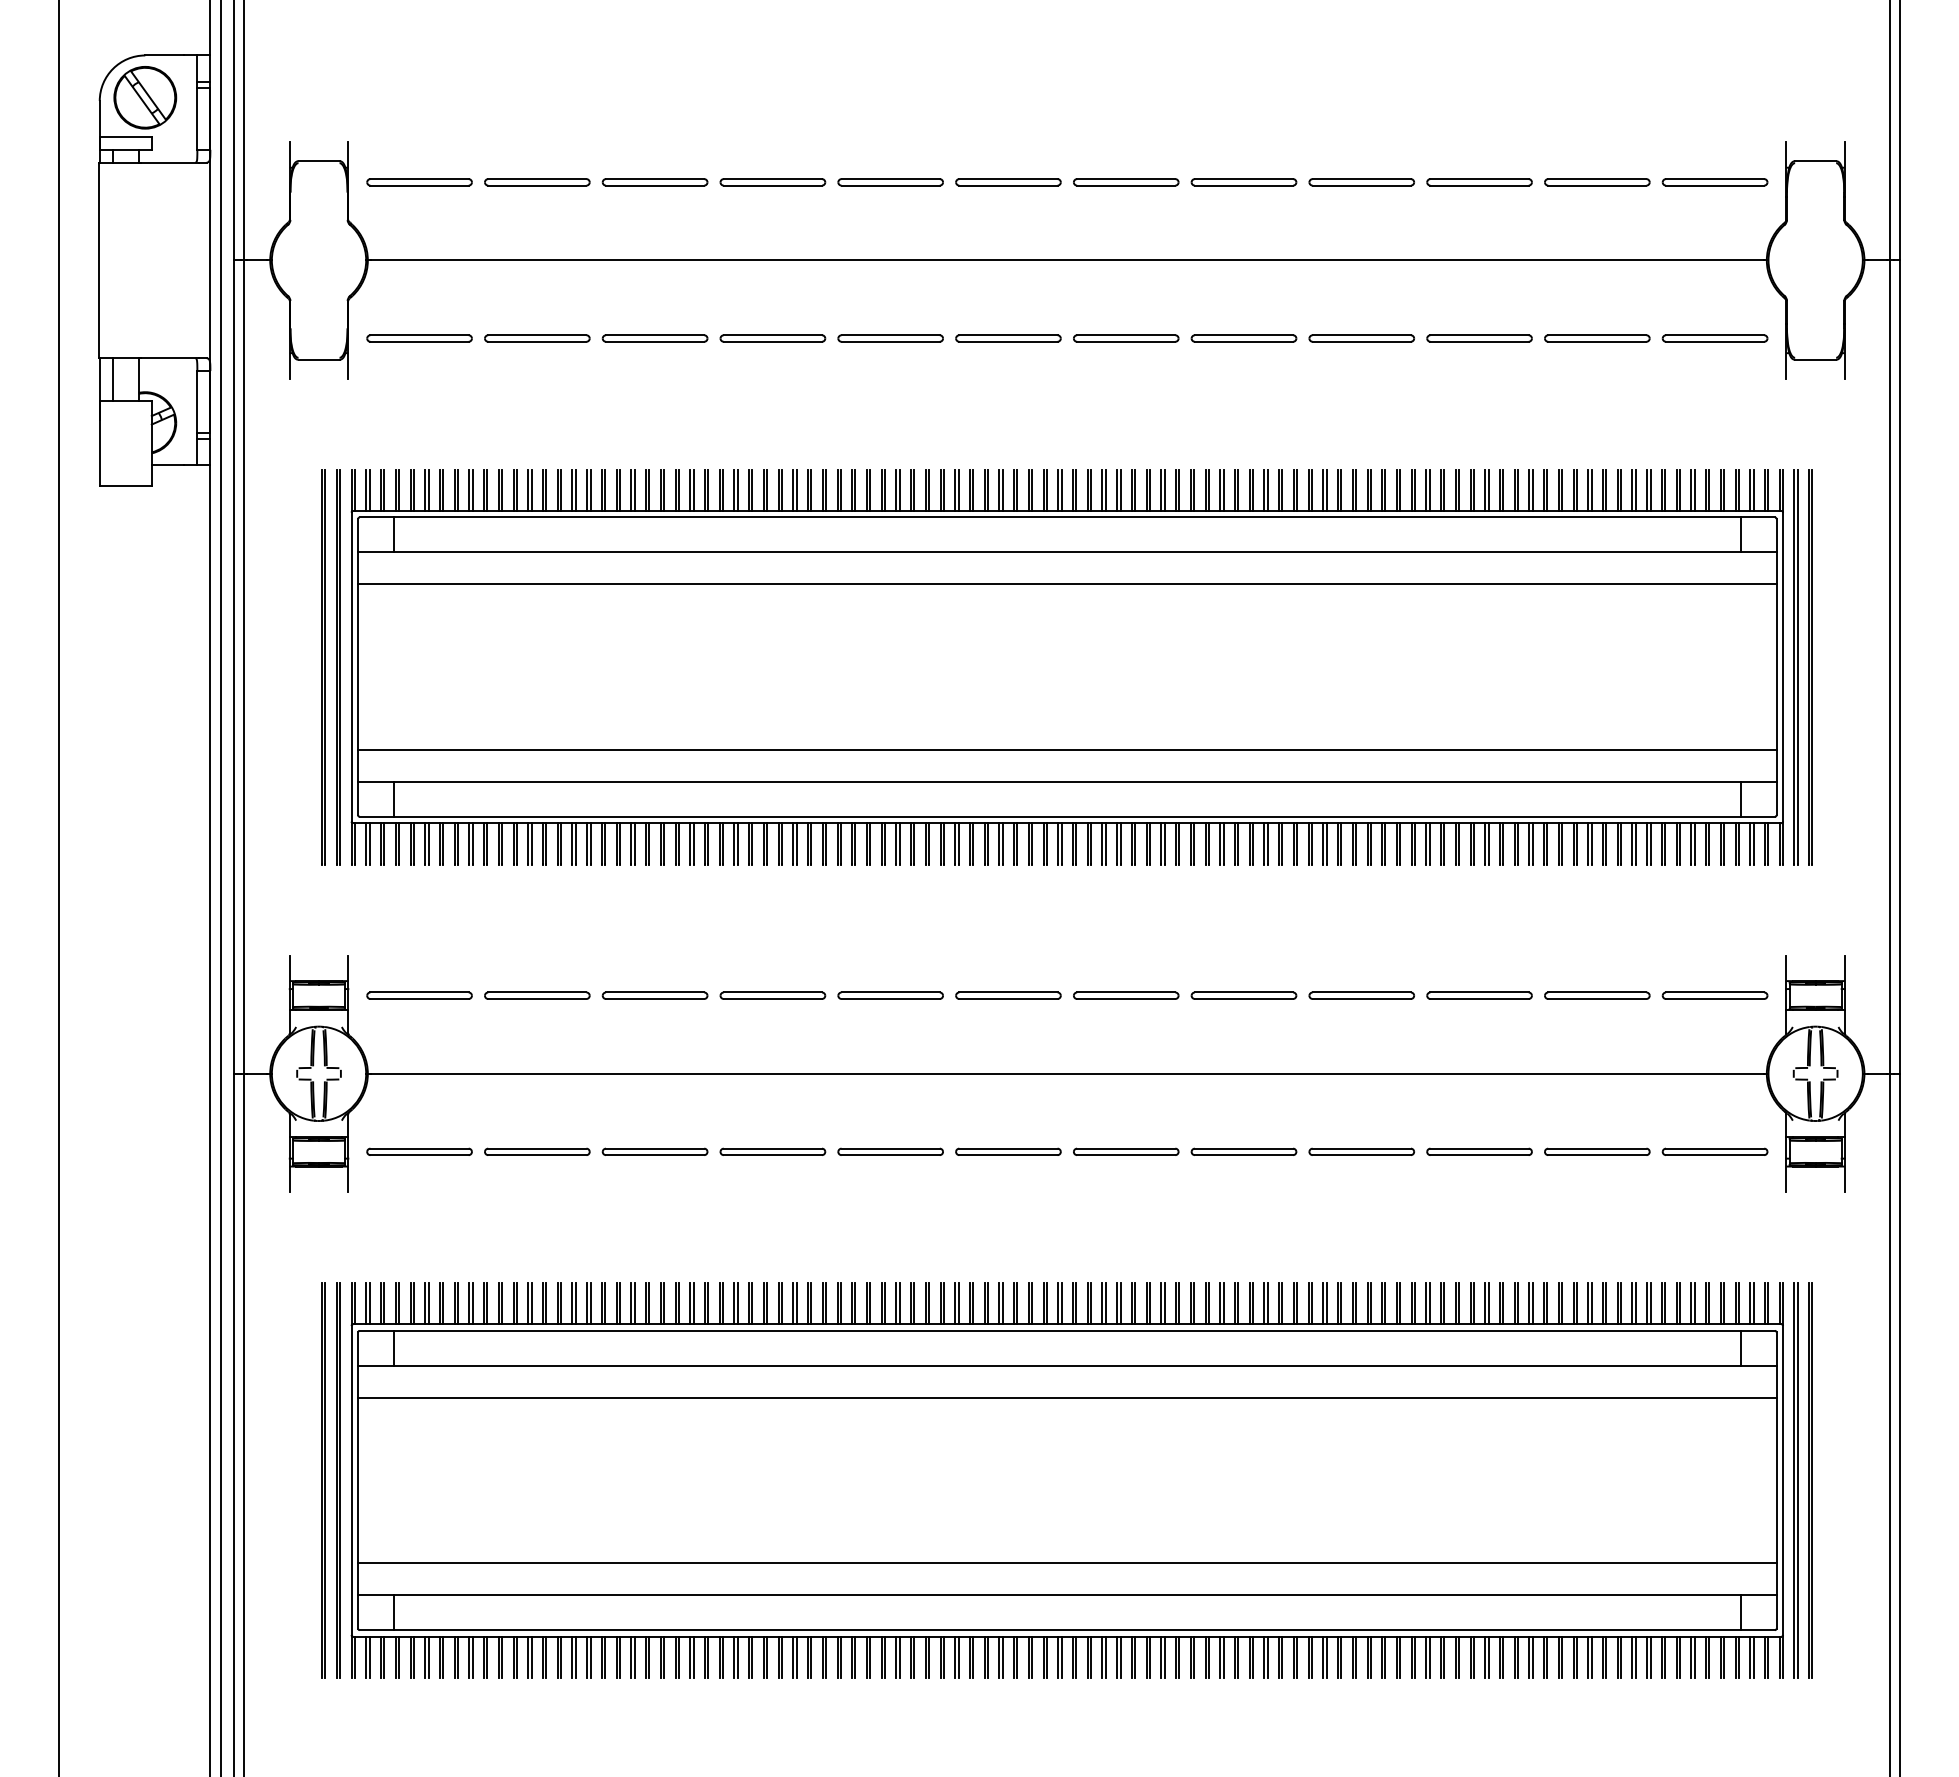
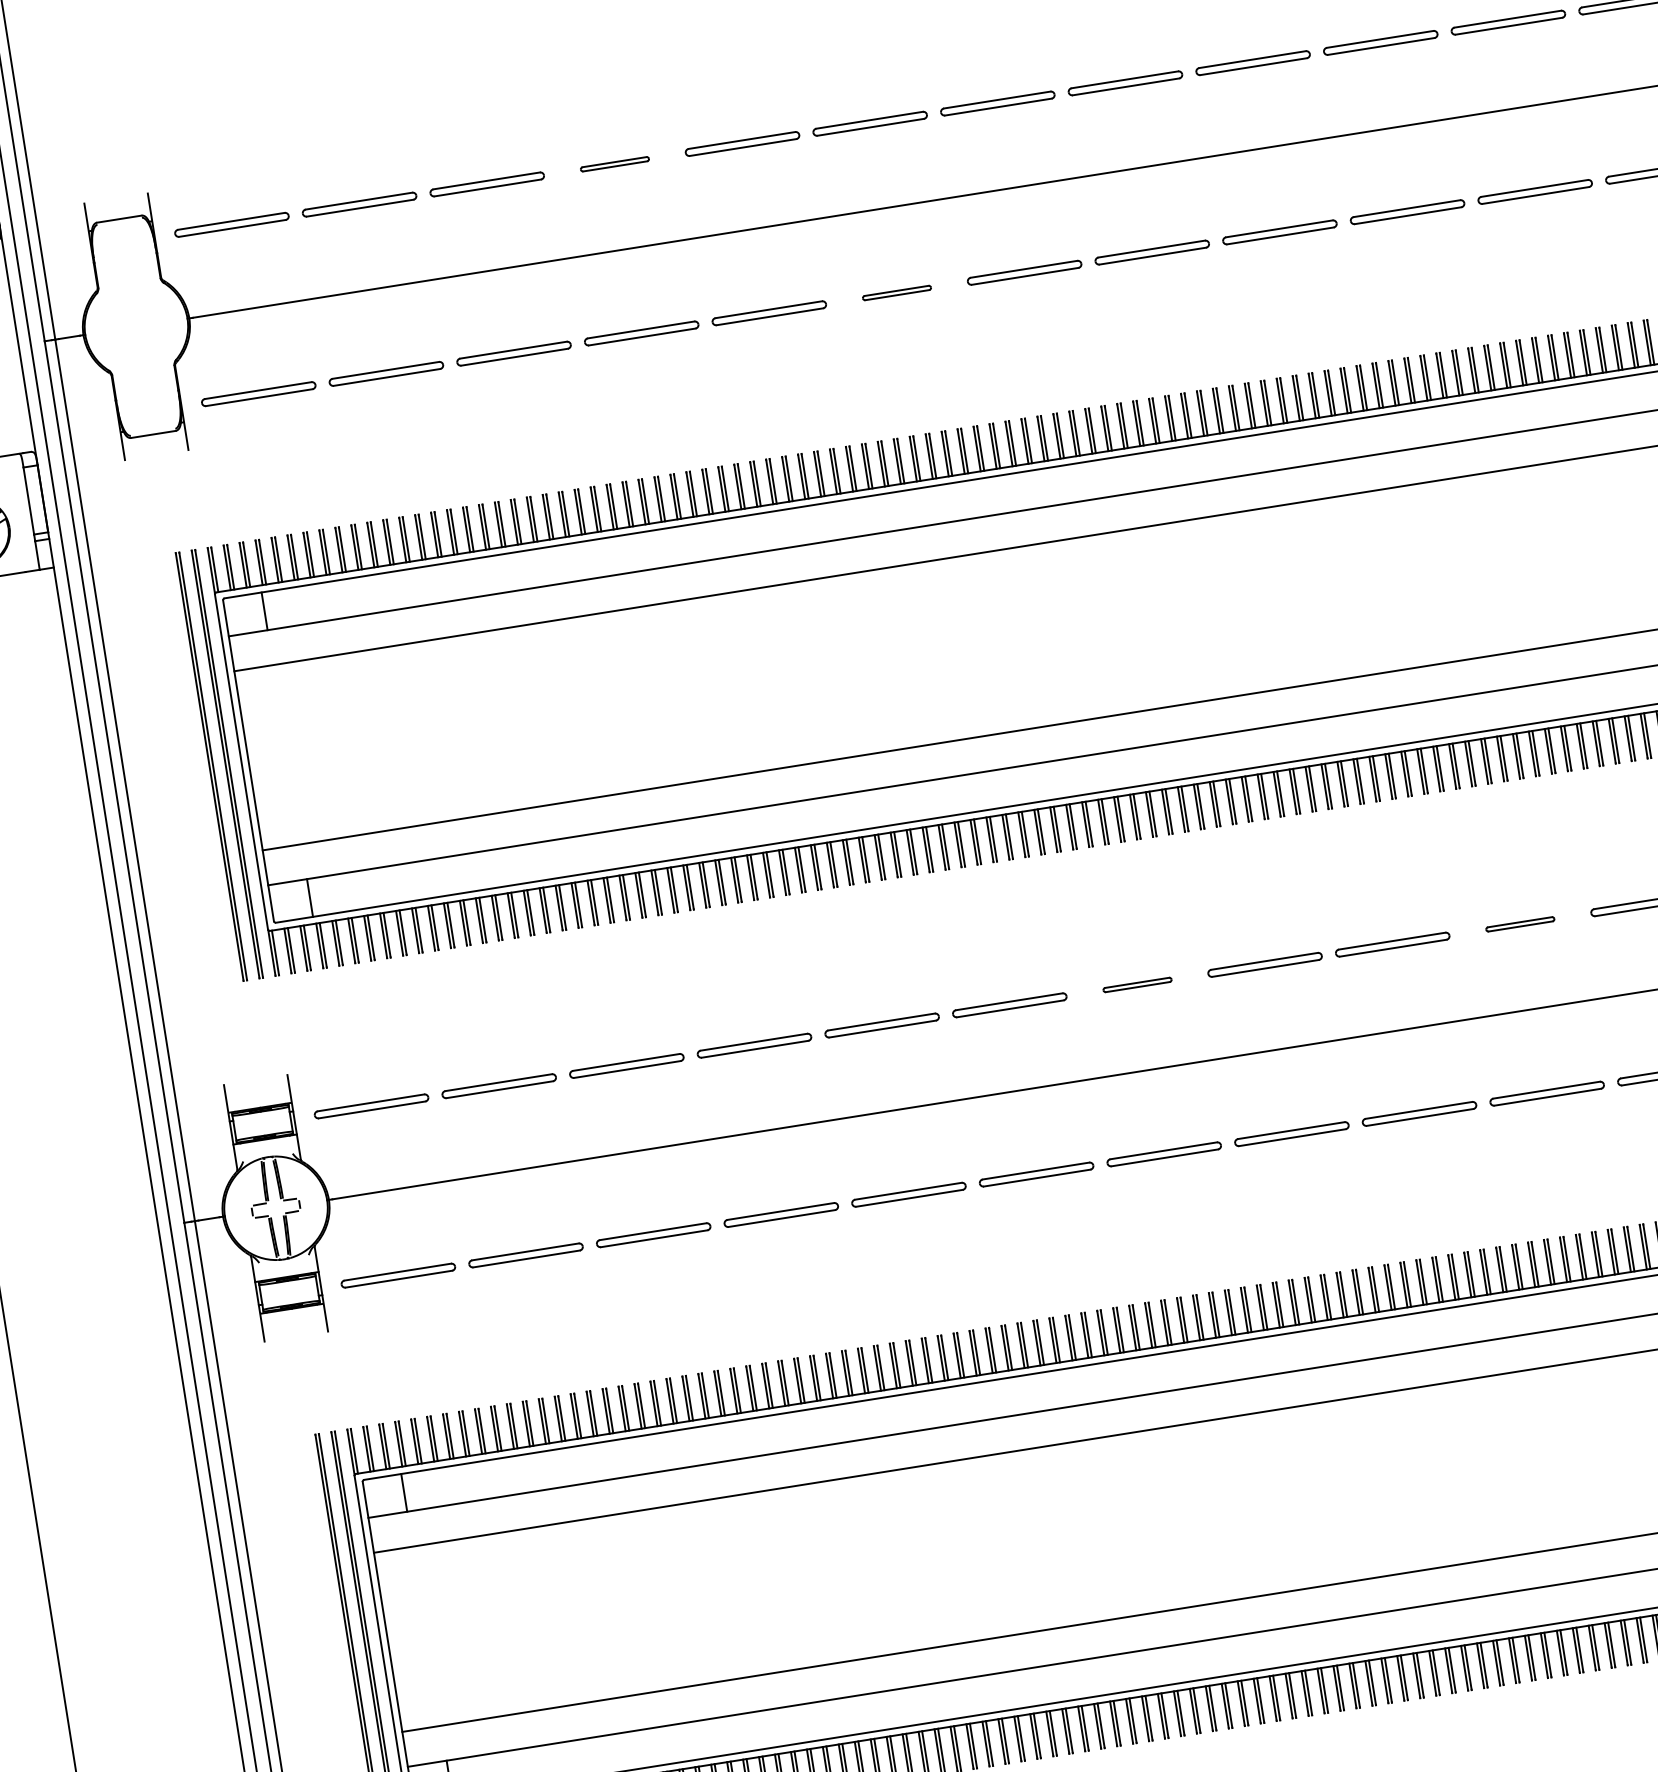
part: (772, 182) -> (614, 164), size x0.6
part: (1008, 338) -> (897, 293), size x0.6
part: (1126, 995) -> (1137, 984), size x0.6
part: (1479, 995) -> (1520, 924), size x0.6

